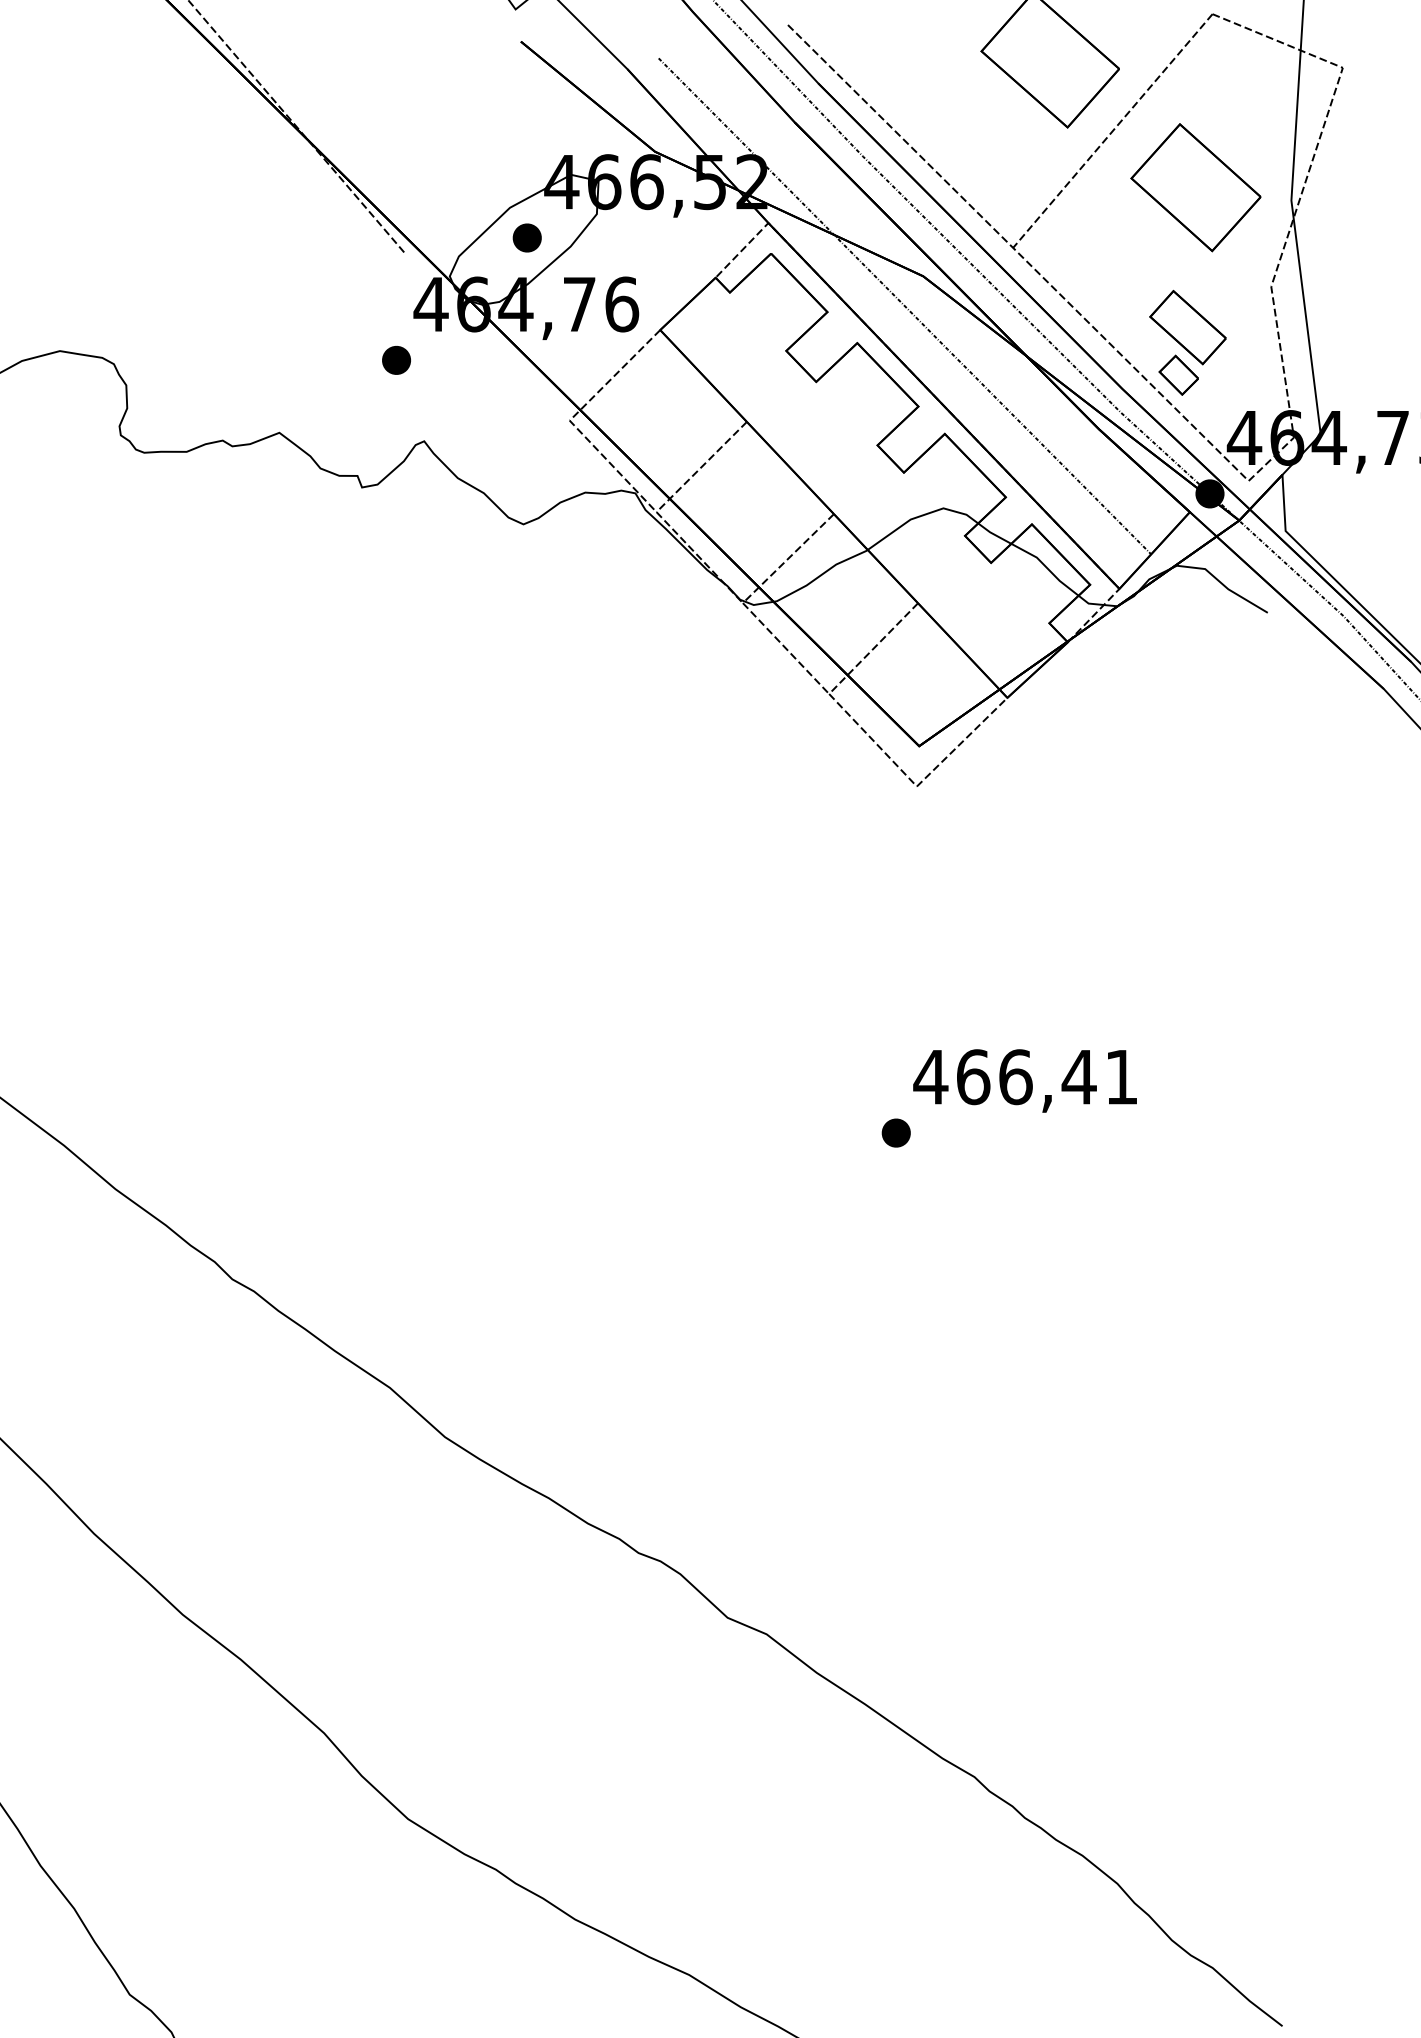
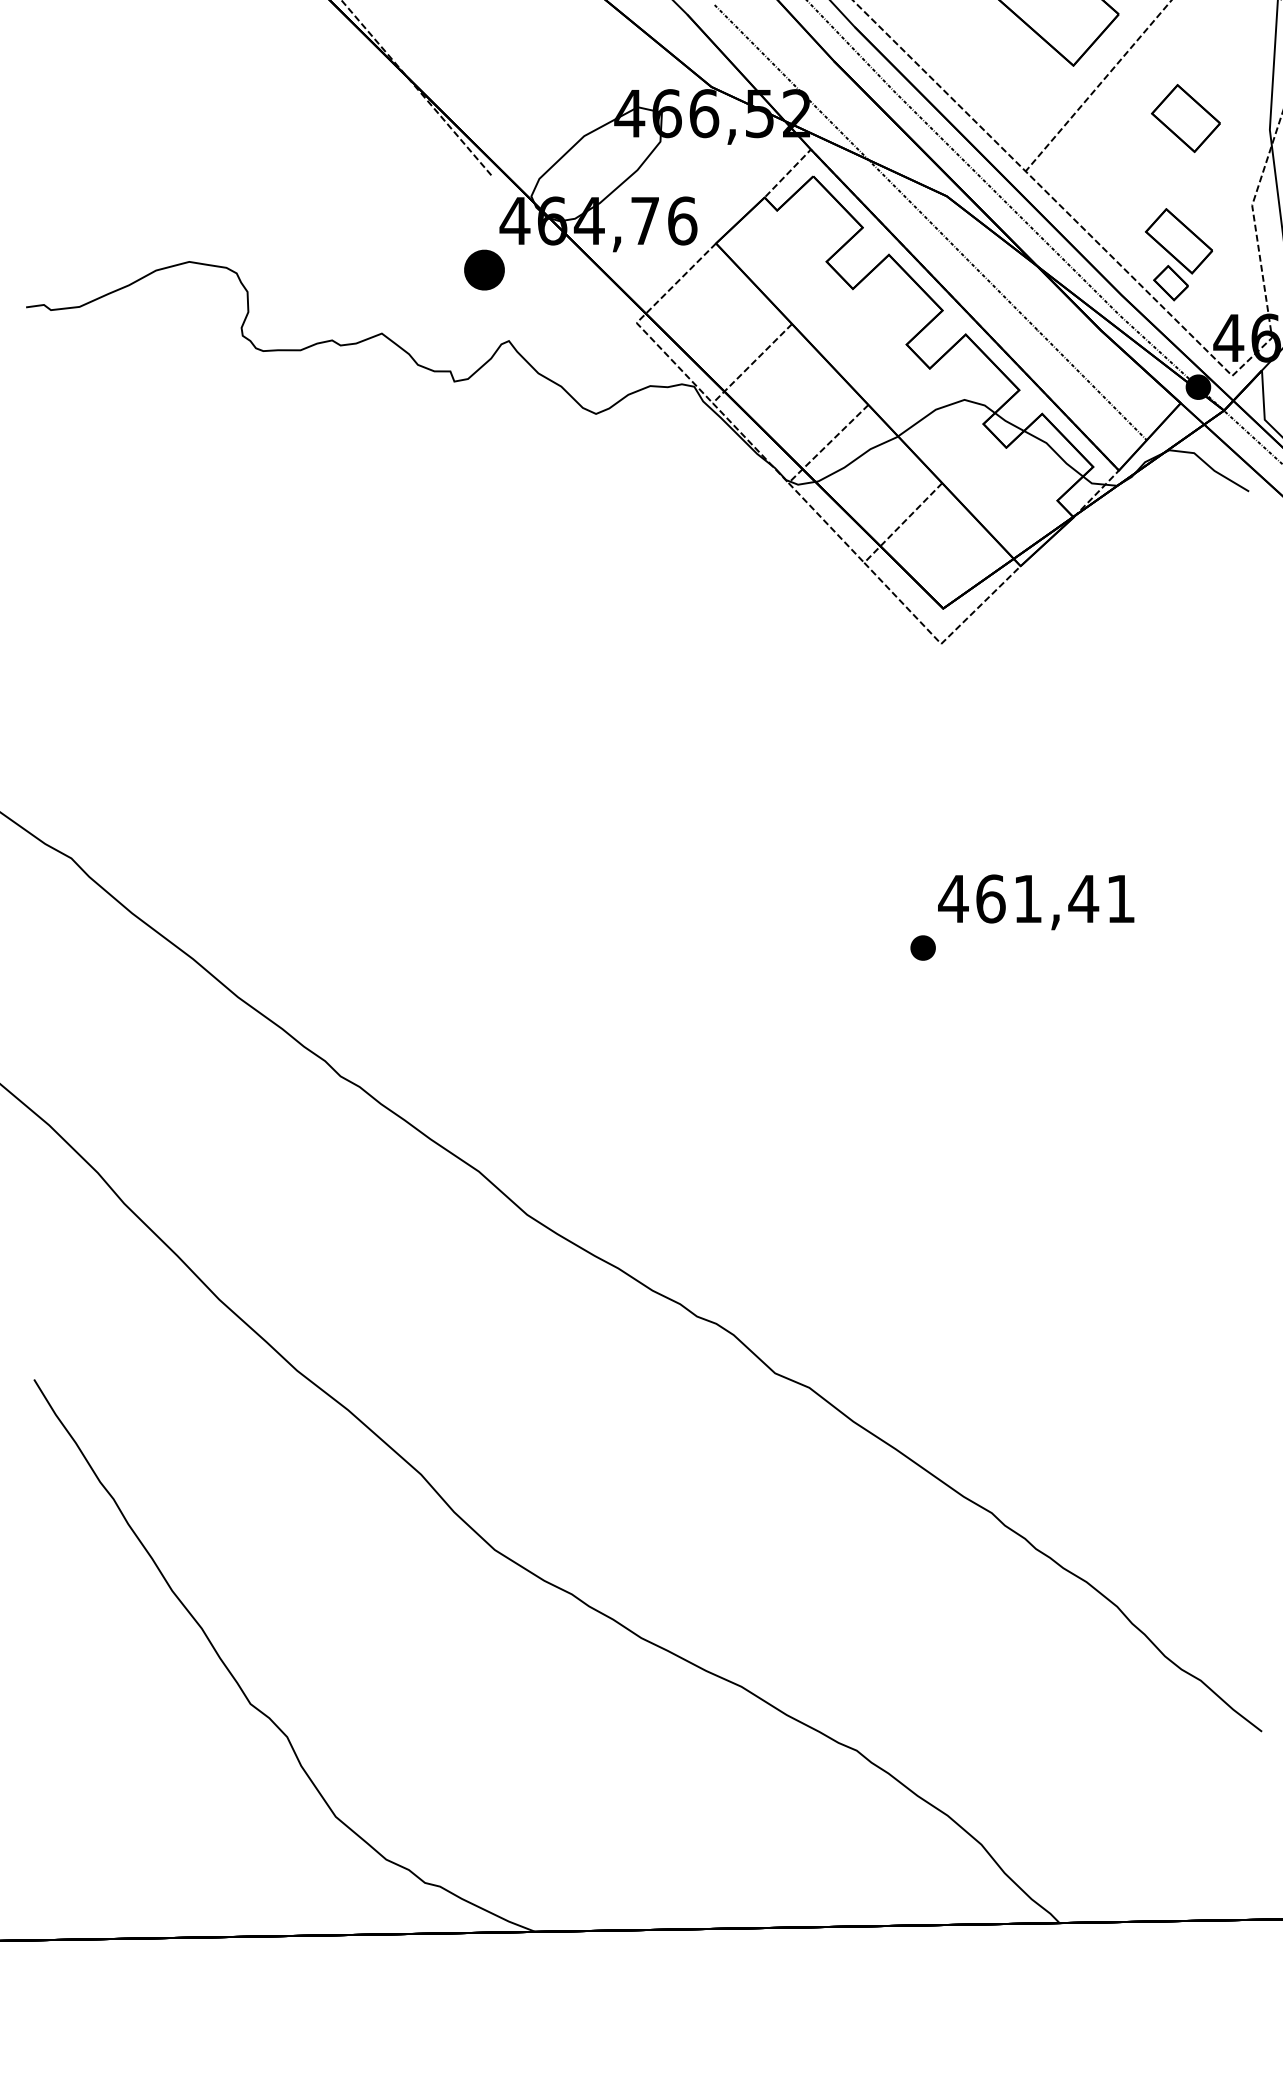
part: (1195, 187) -> (1185, 118), size x0.6
part: (527, 237) -> (599, 162), removed
part: (396, 359) -> (484, 269), size x1.6
text: (1015, 1076) -> (1027, 898), 466,41 -> 461,41

